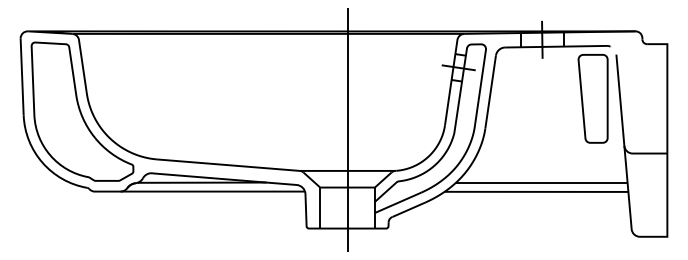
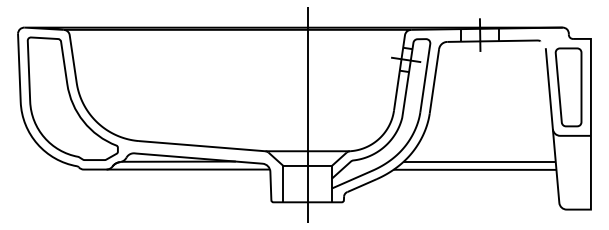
part: (592, 98) -> (568, 87), moved

